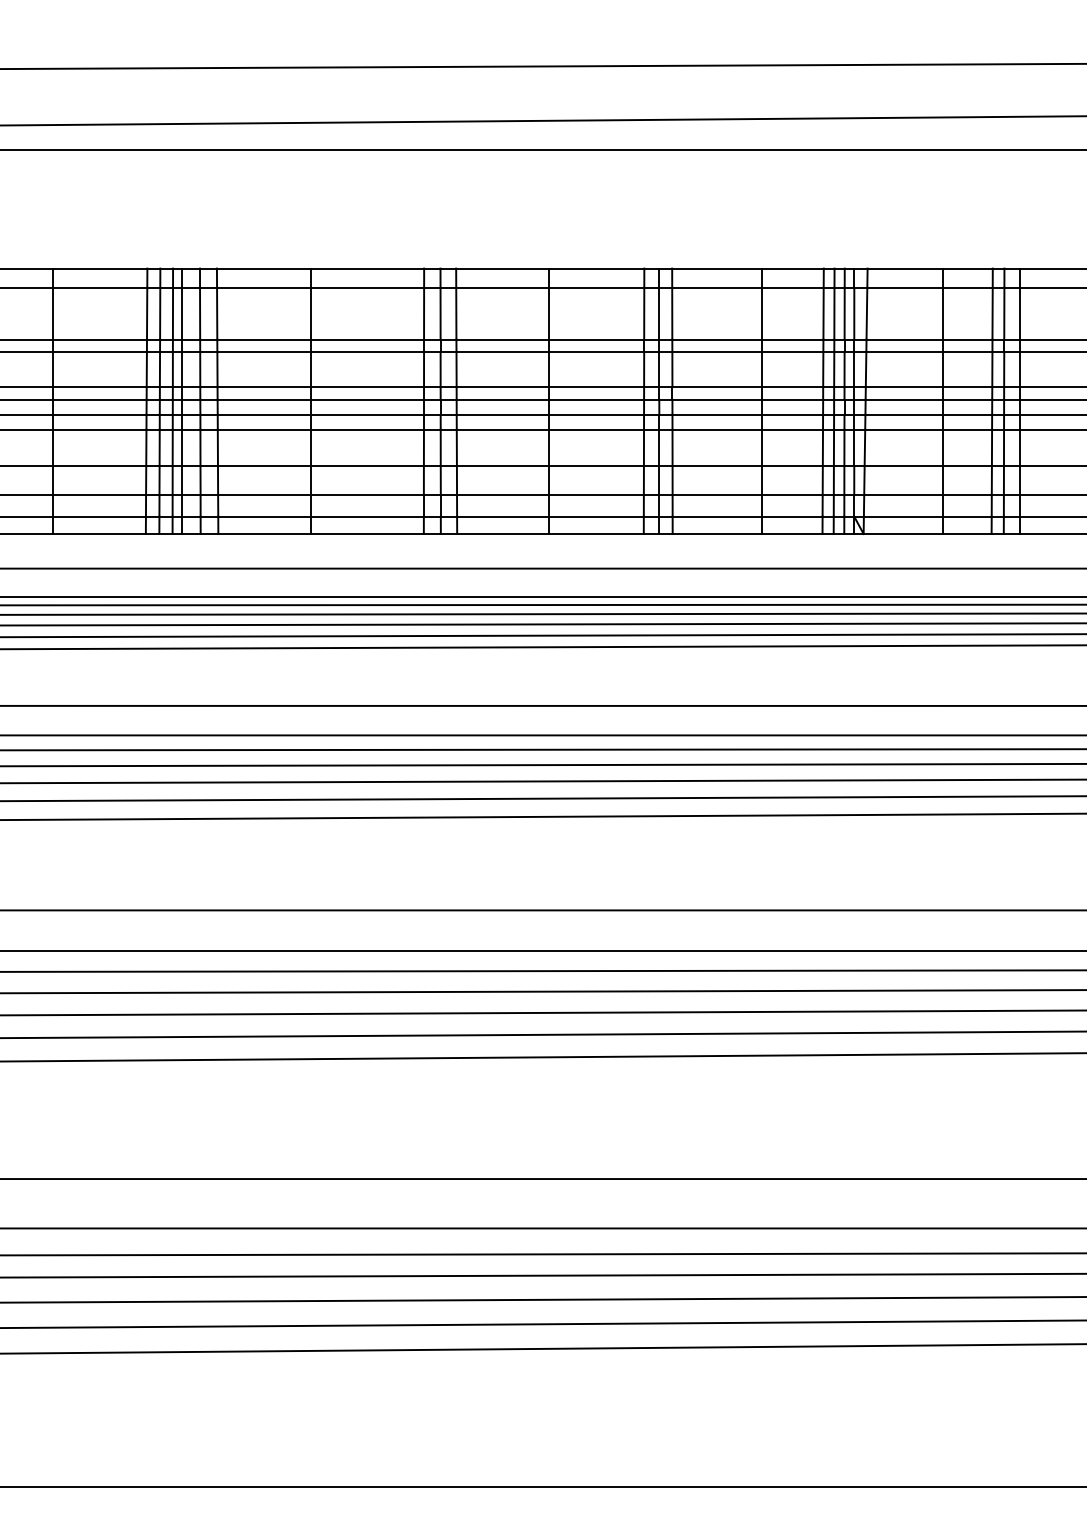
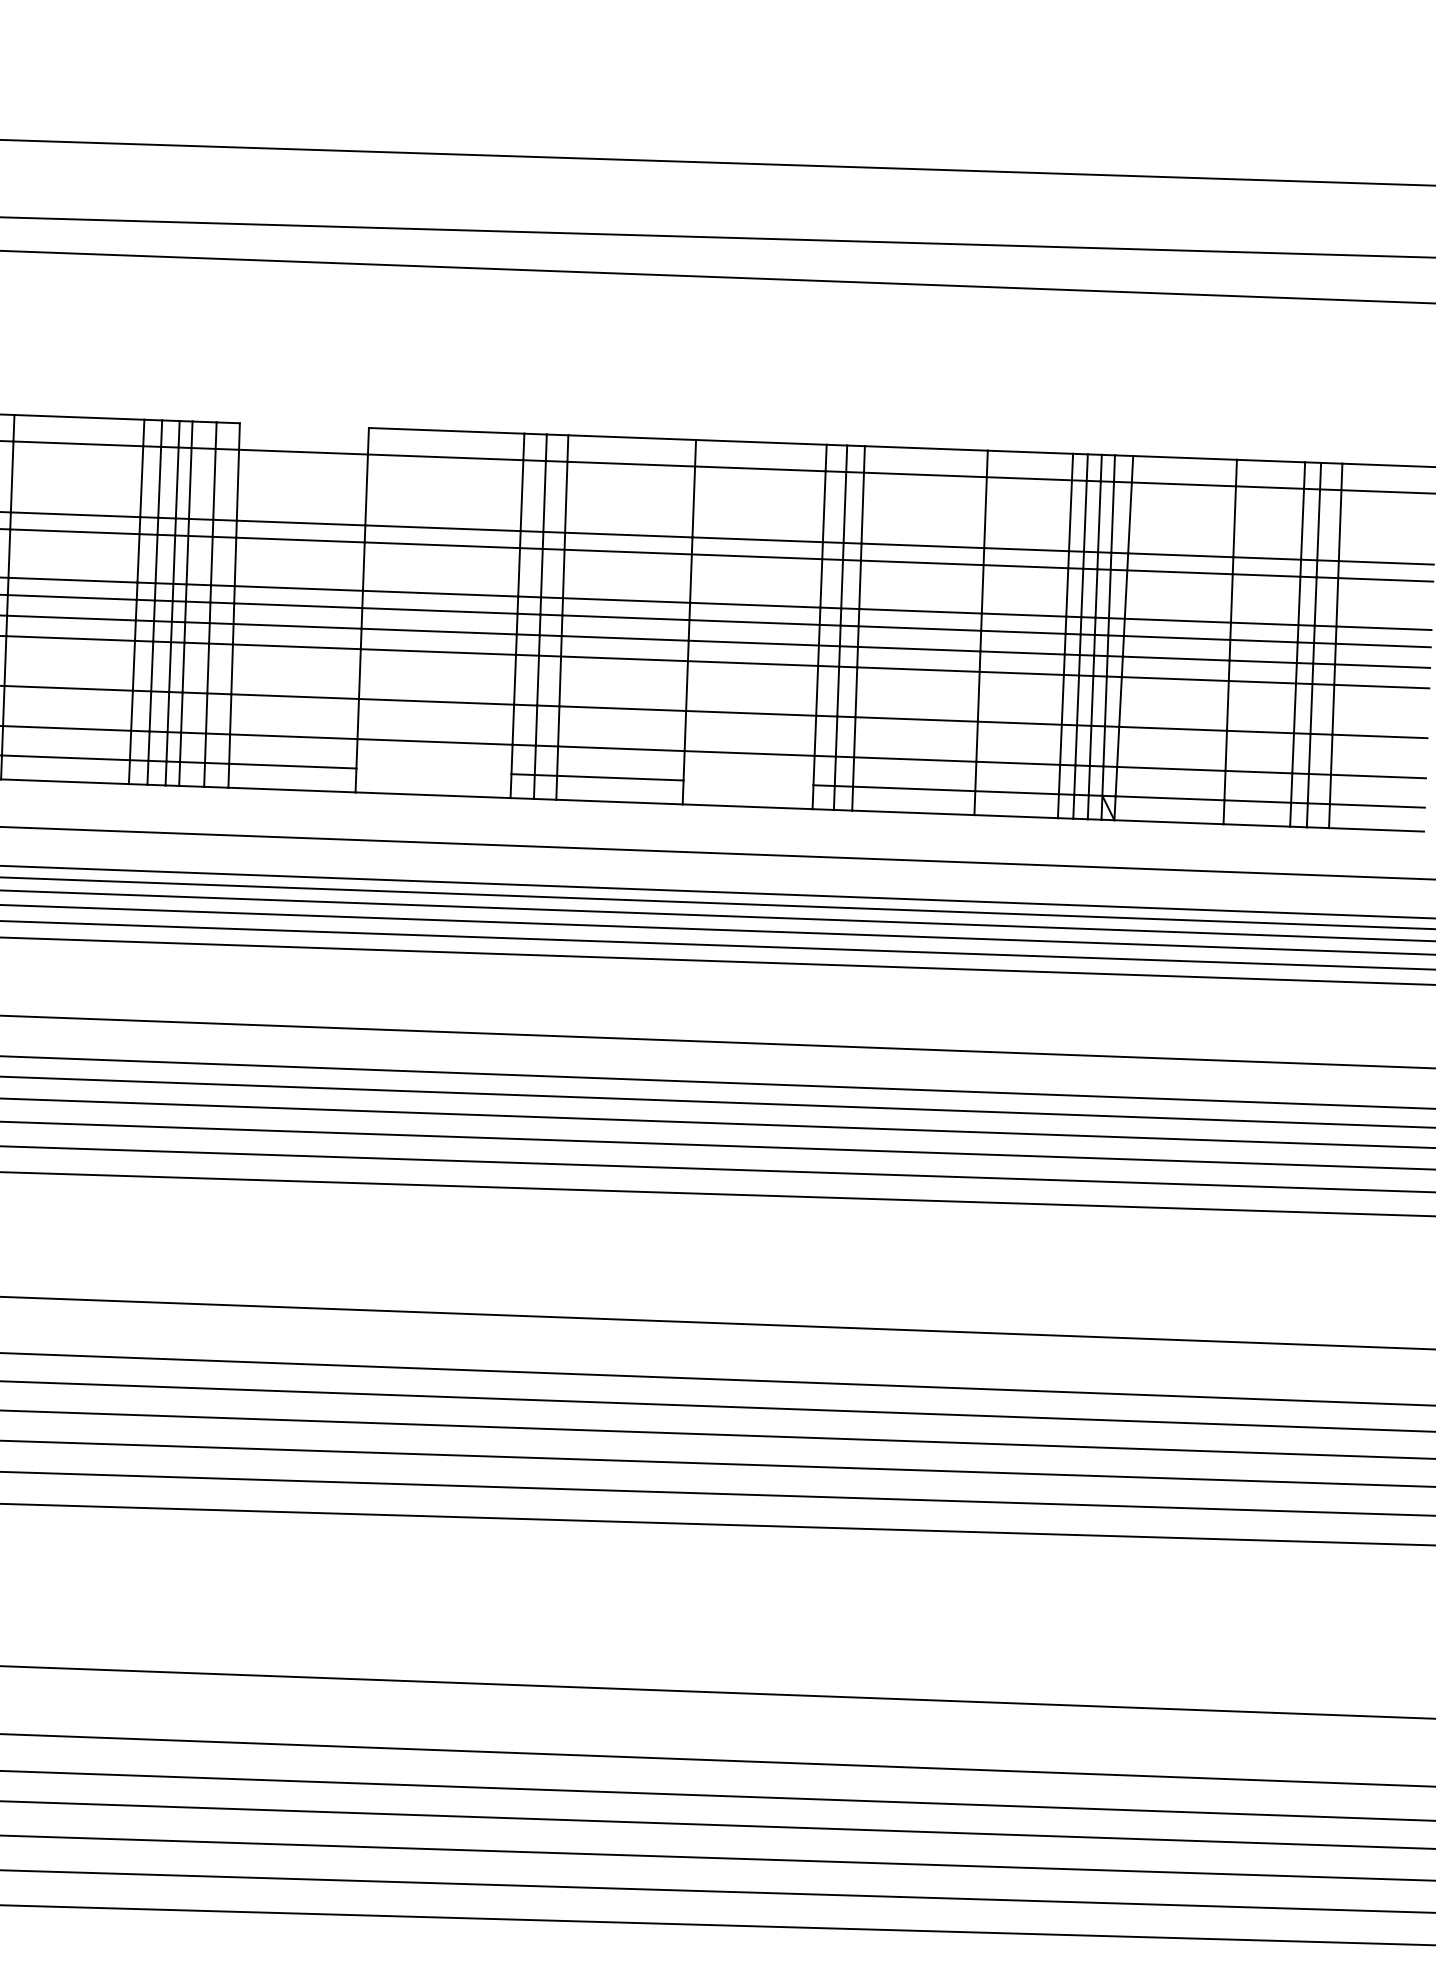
line: (263, 268) -> (303, 425), removed
line: (366, 516) -> (432, 771), removed
line: (596, 516) -> (748, 782), removed

